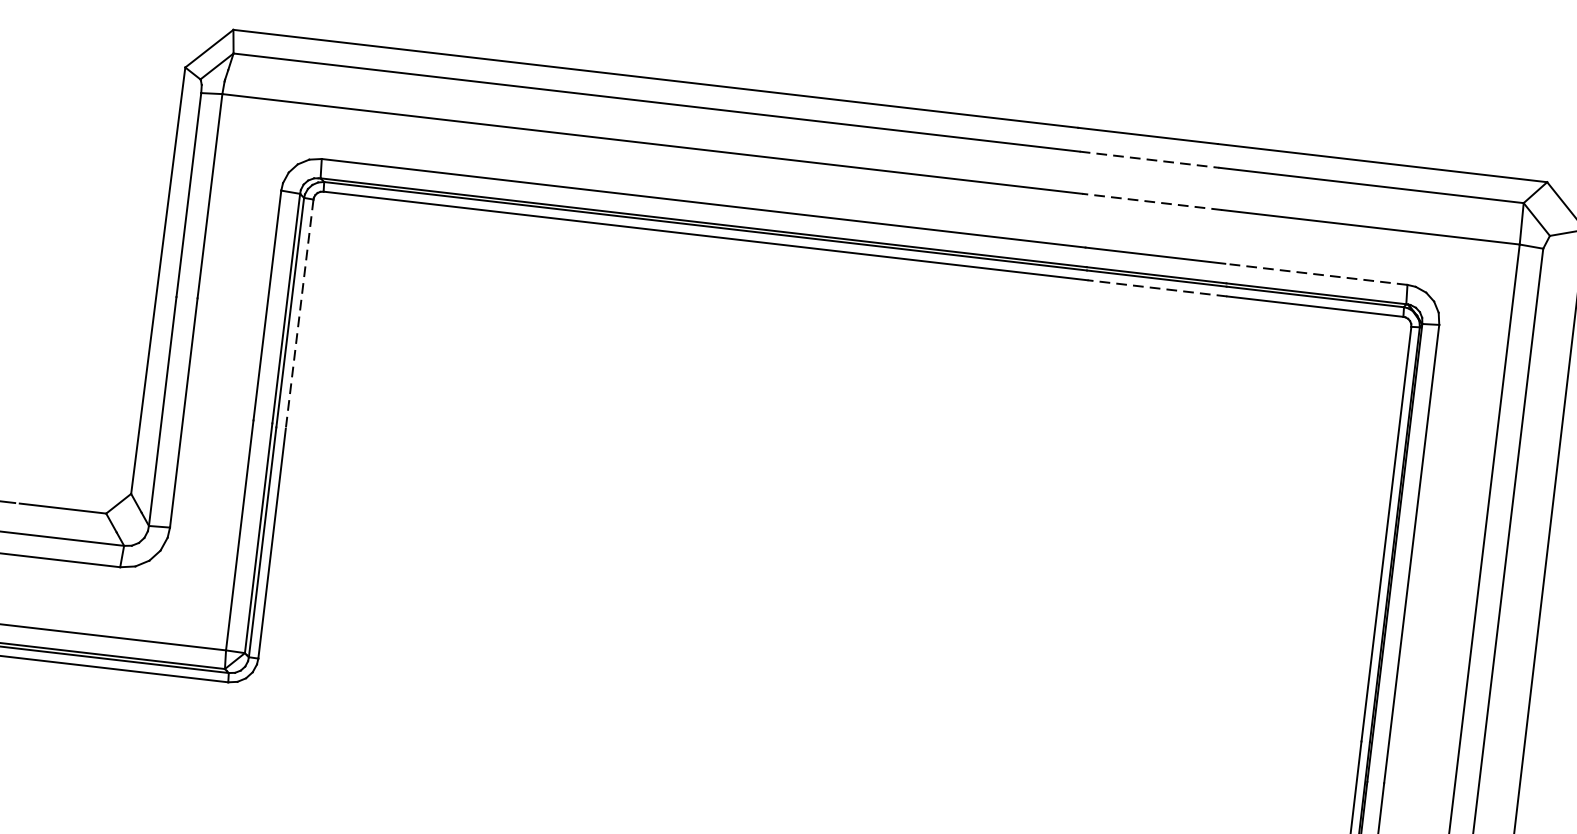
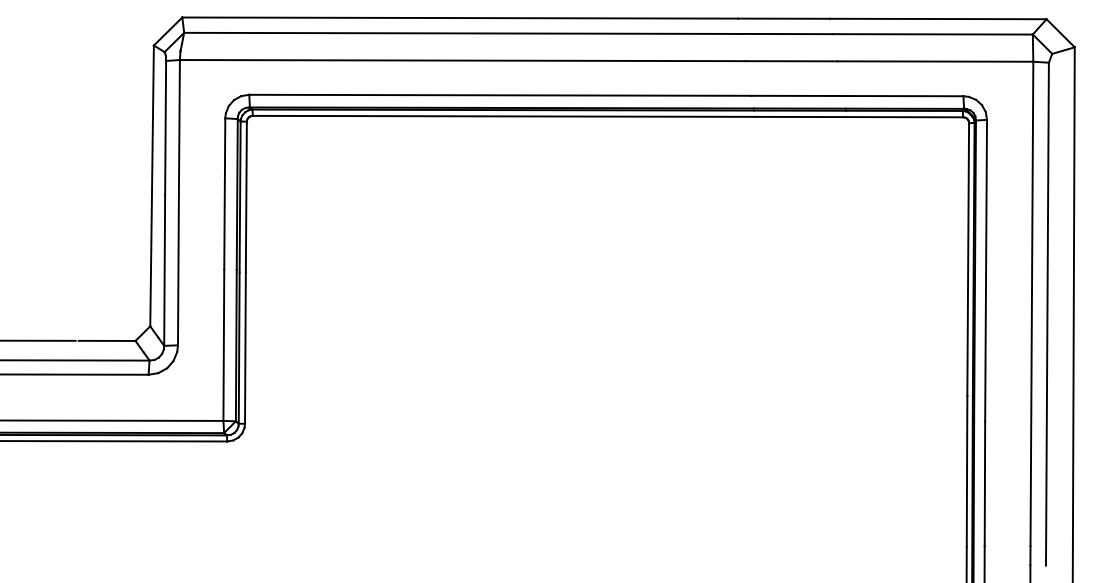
line: (1149, 160) -> (786, 34), dashed -> solid
line: (1152, 202) -> (791, 61), dashed -> solid
line: (1316, 274) -> (903, 96), dashed -> solid
line: (1157, 287) -> (801, 116), dashed -> solid
line: (299, 314) -> (246, 197), dashed -> solid

